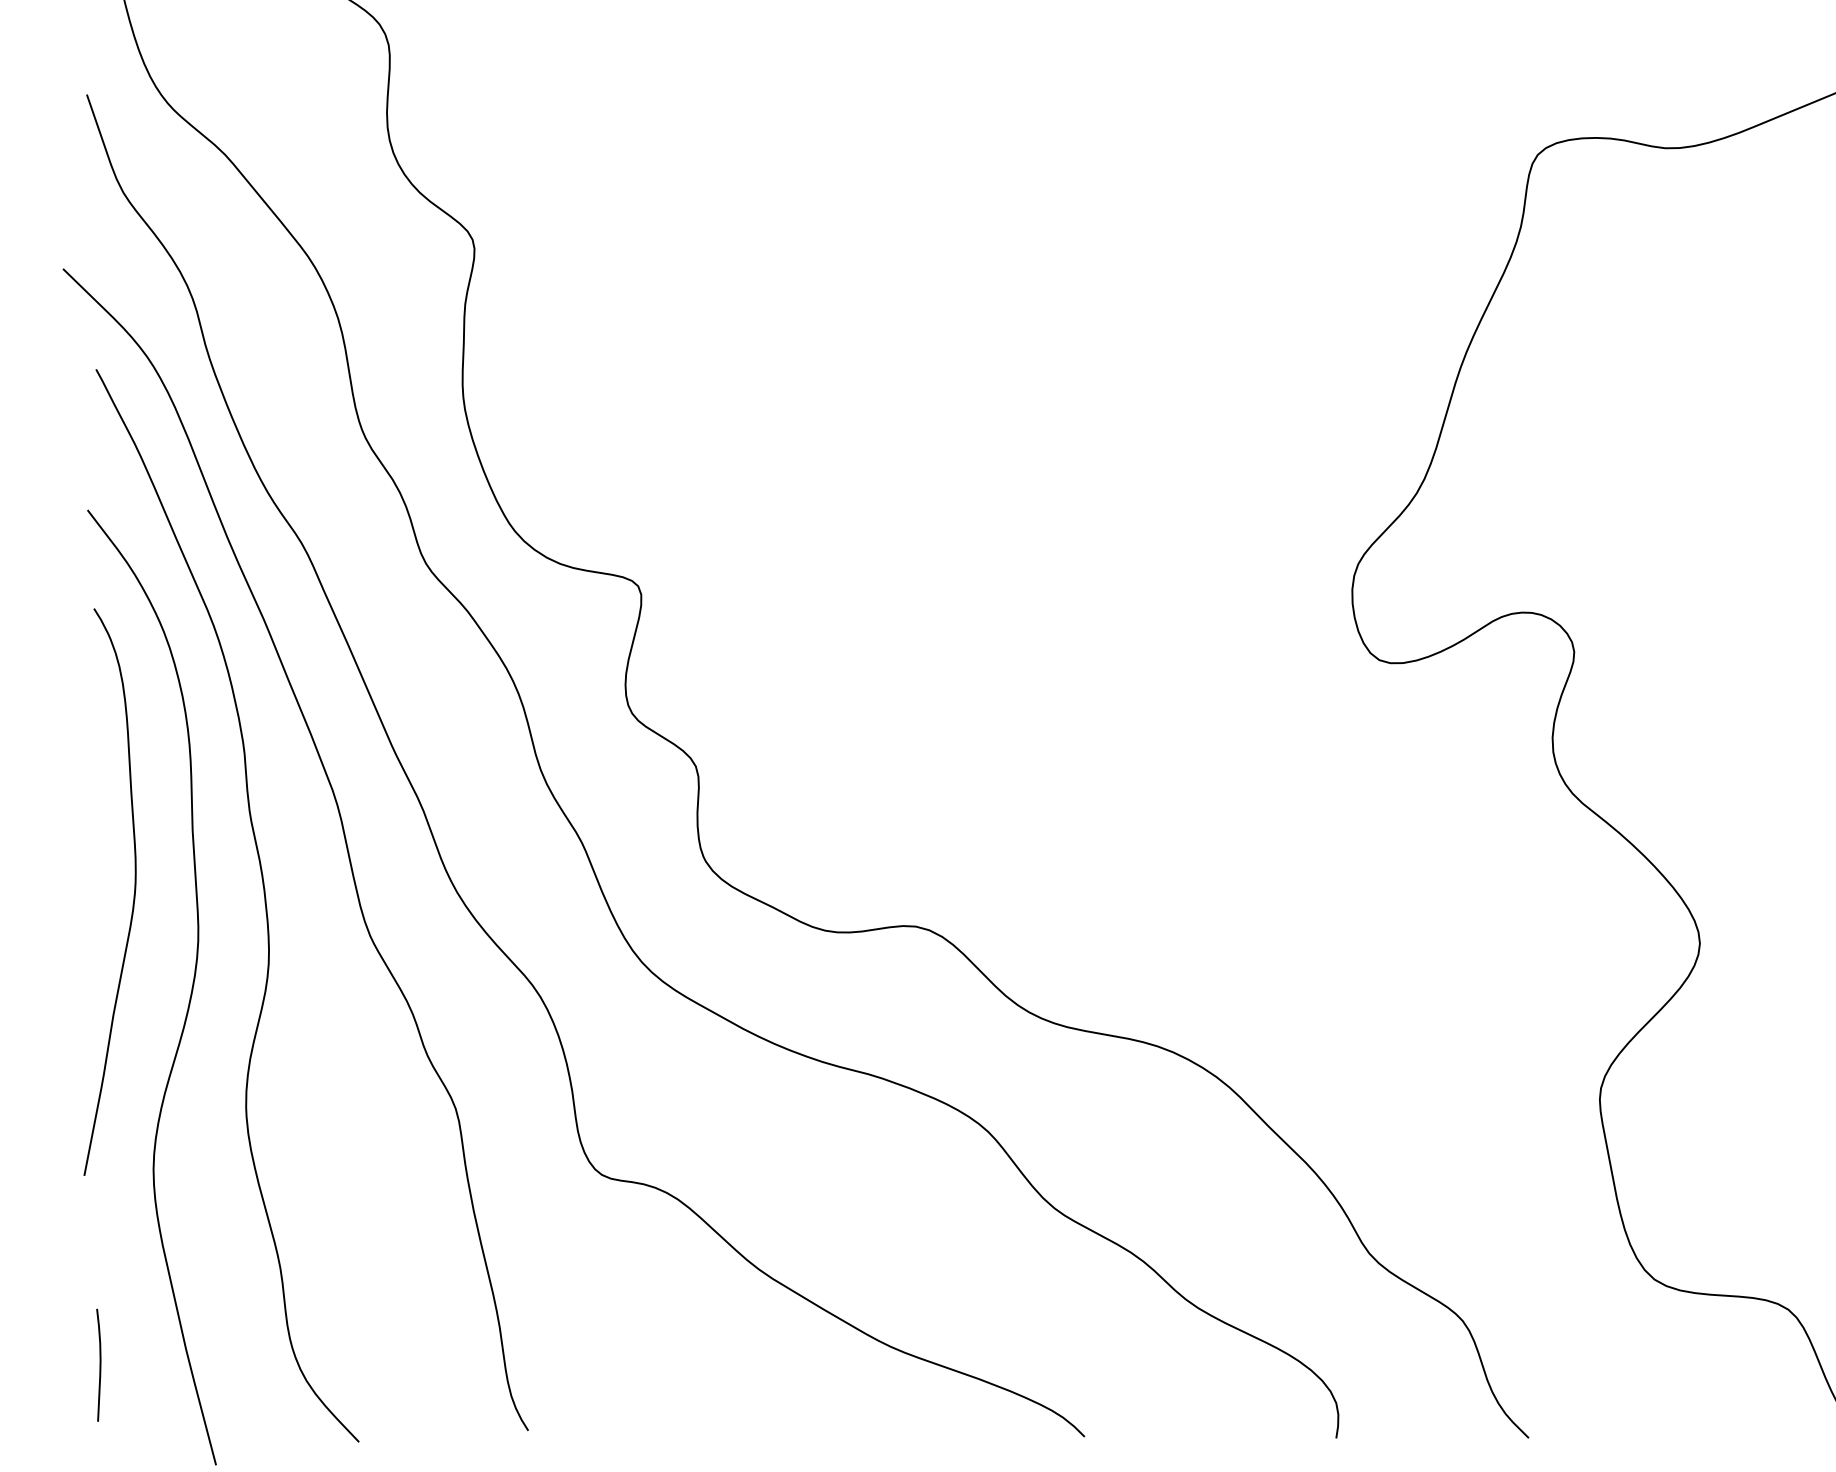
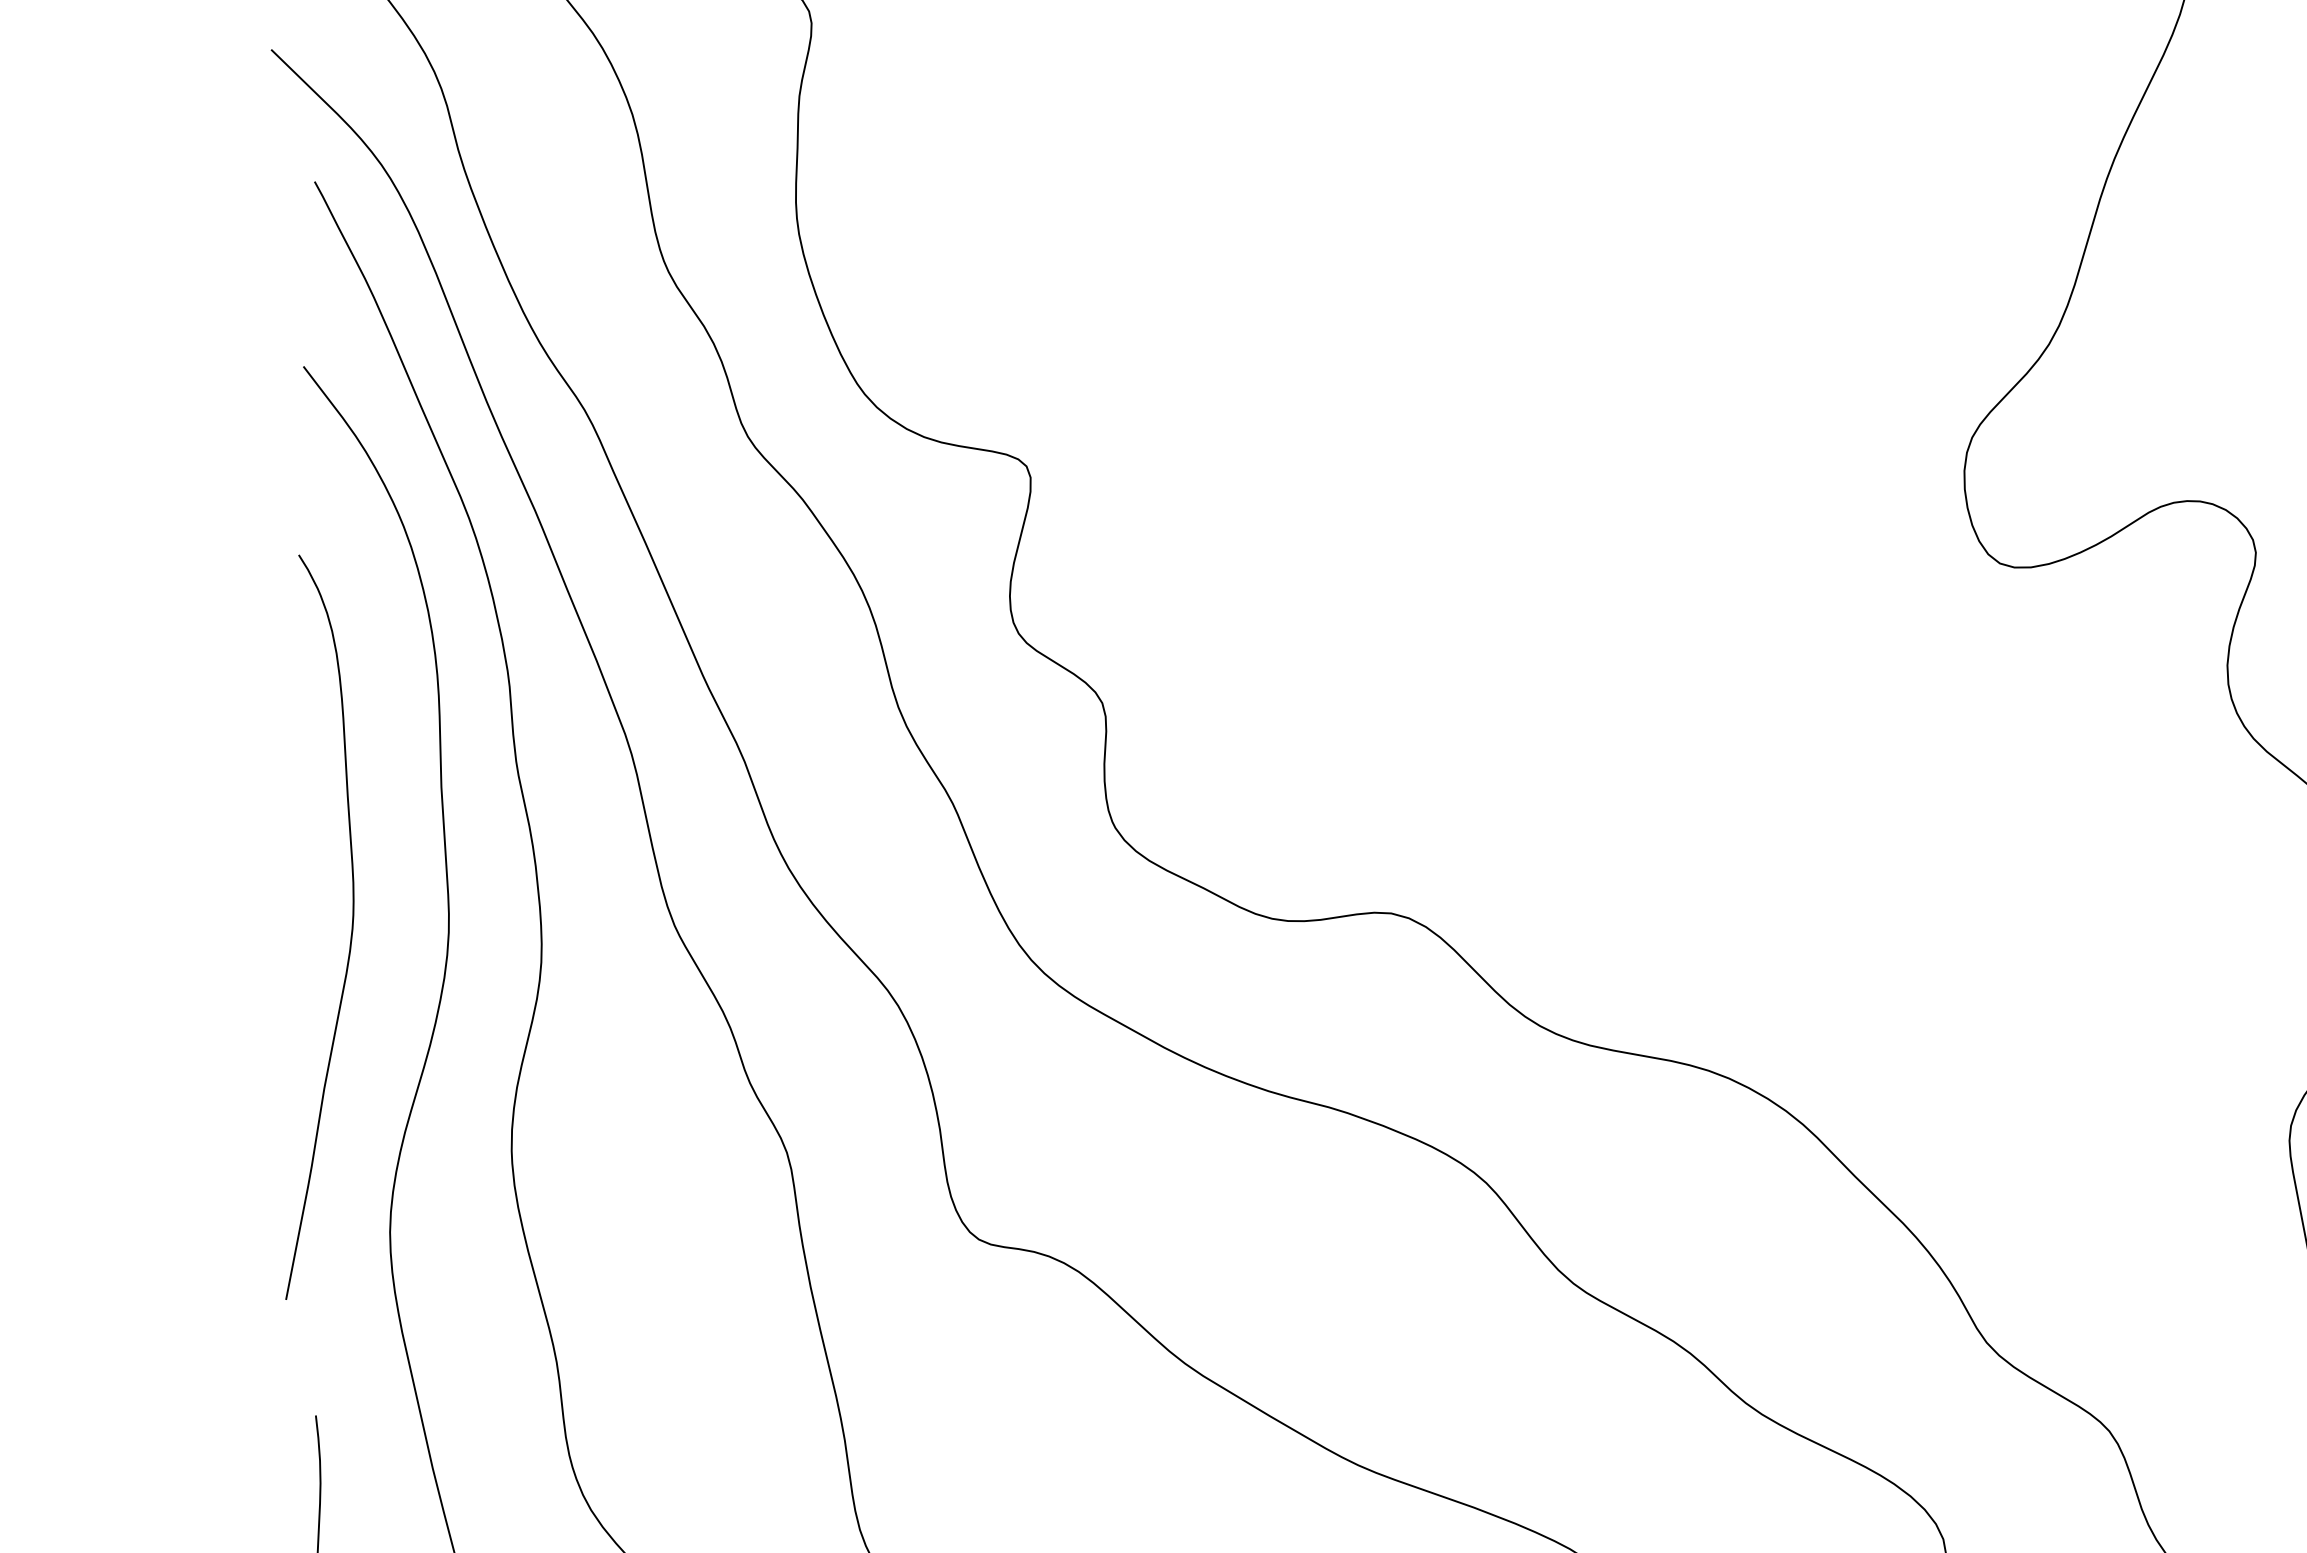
curve: (133, 895) -> (350, 931), moved

